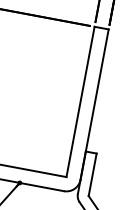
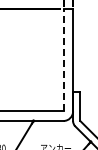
line: (80, 100) -> (63, 59), solid -> dashed

